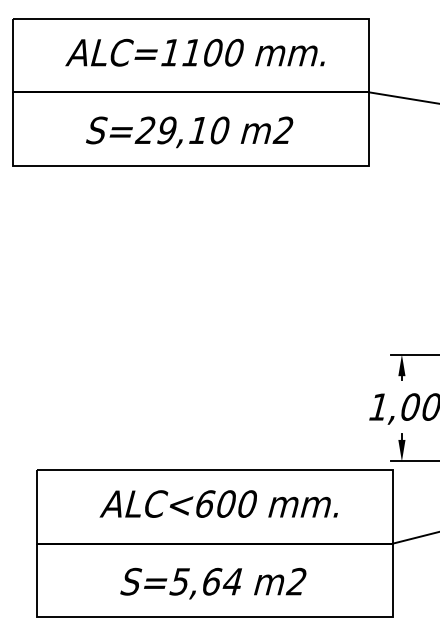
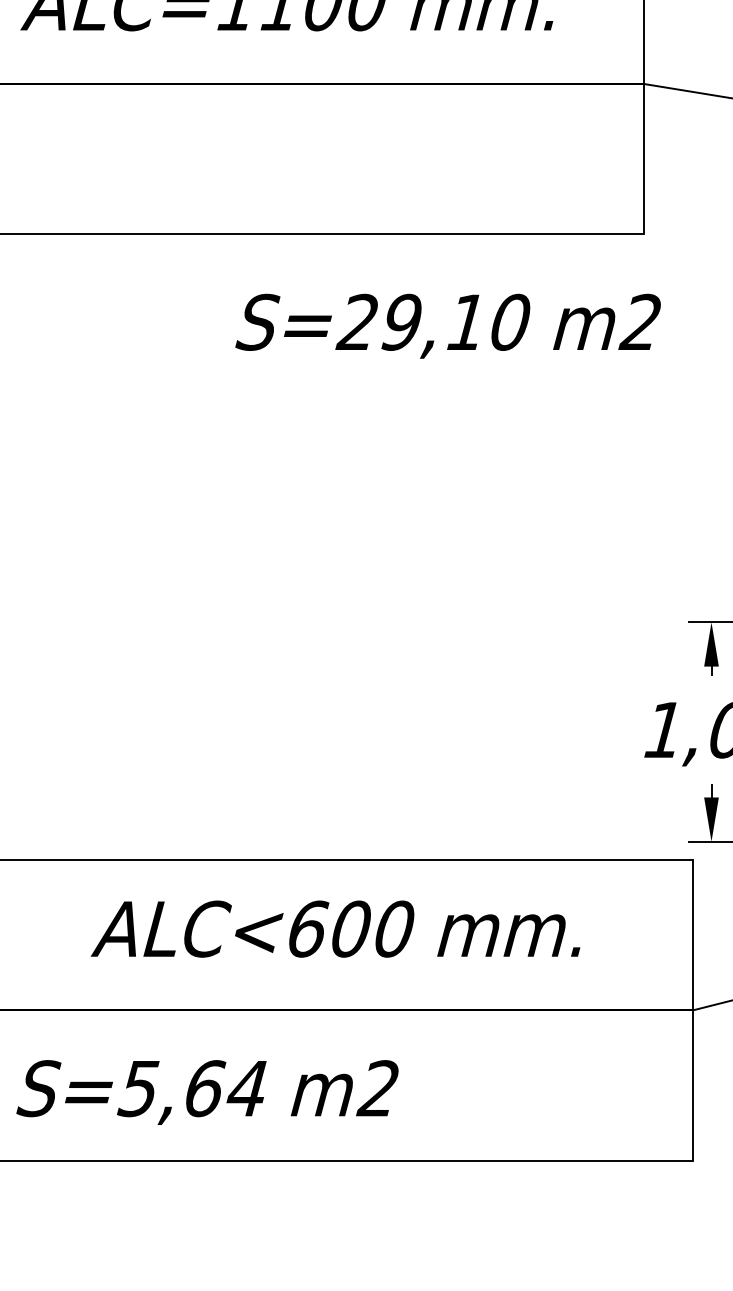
text: (189, 132) -> (447, 326), moved
text: (213, 583) -> (207, 1092), moved

